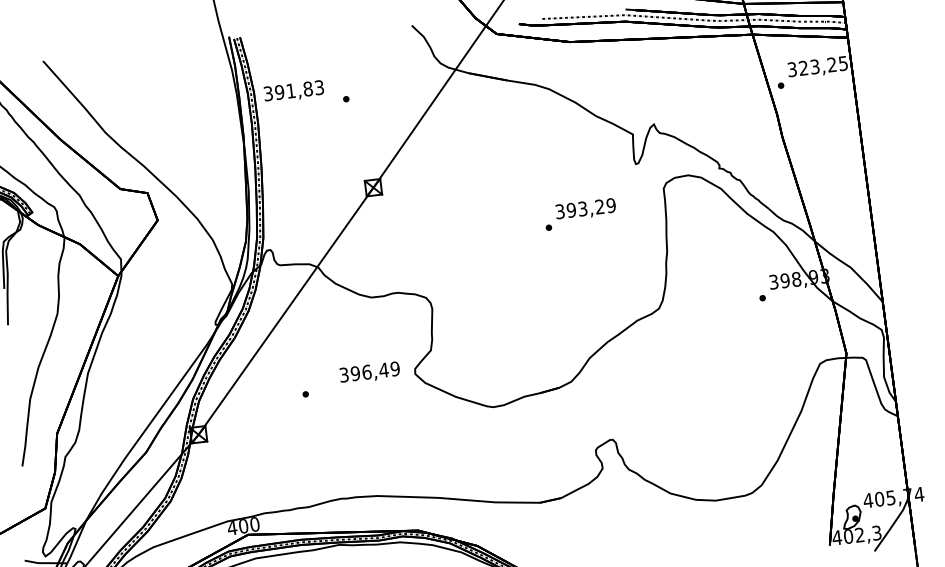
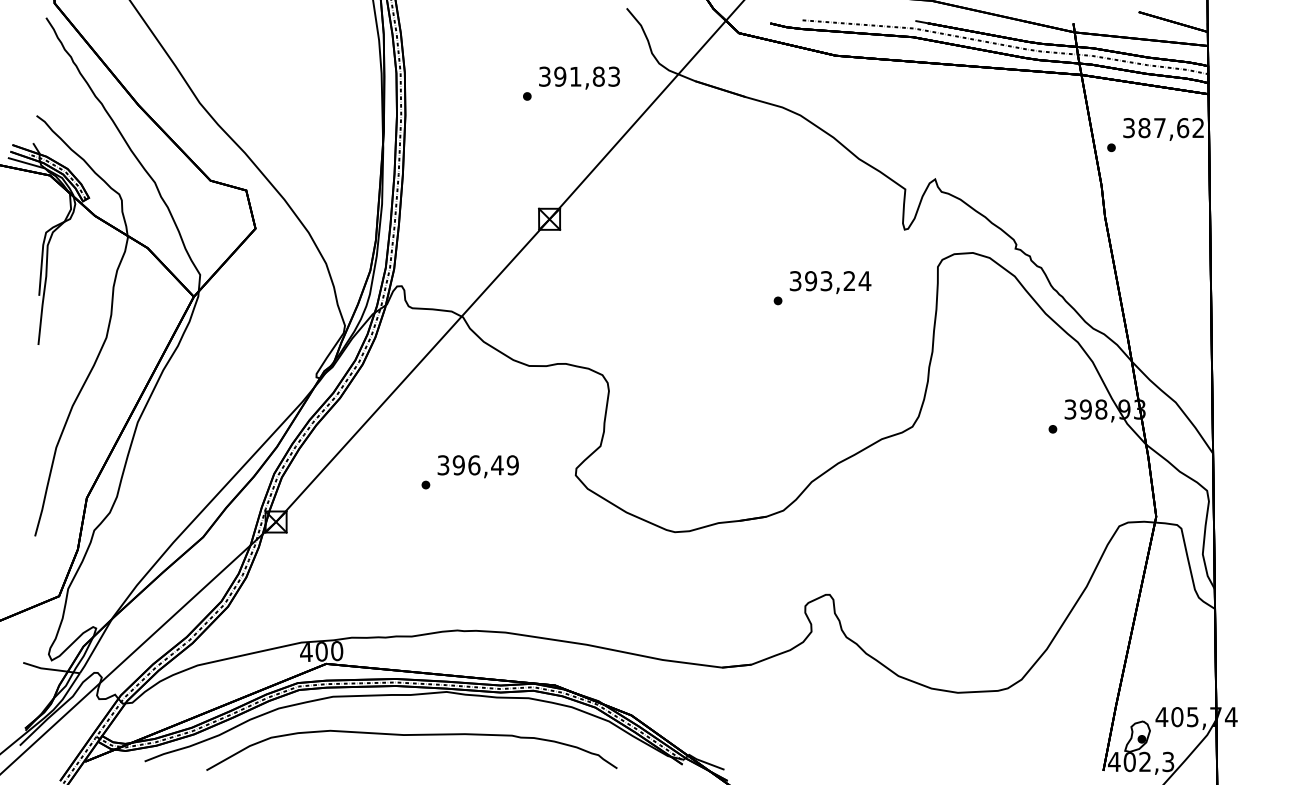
text: (823, 66) -> (1171, 128), 323,25 -> 387,62
text: (293, 91) -> (579, 77), moved
text: (610, 205) -> (864, 281), 393,29 -> 393,24
text: (369, 372) -> (477, 466), moved

